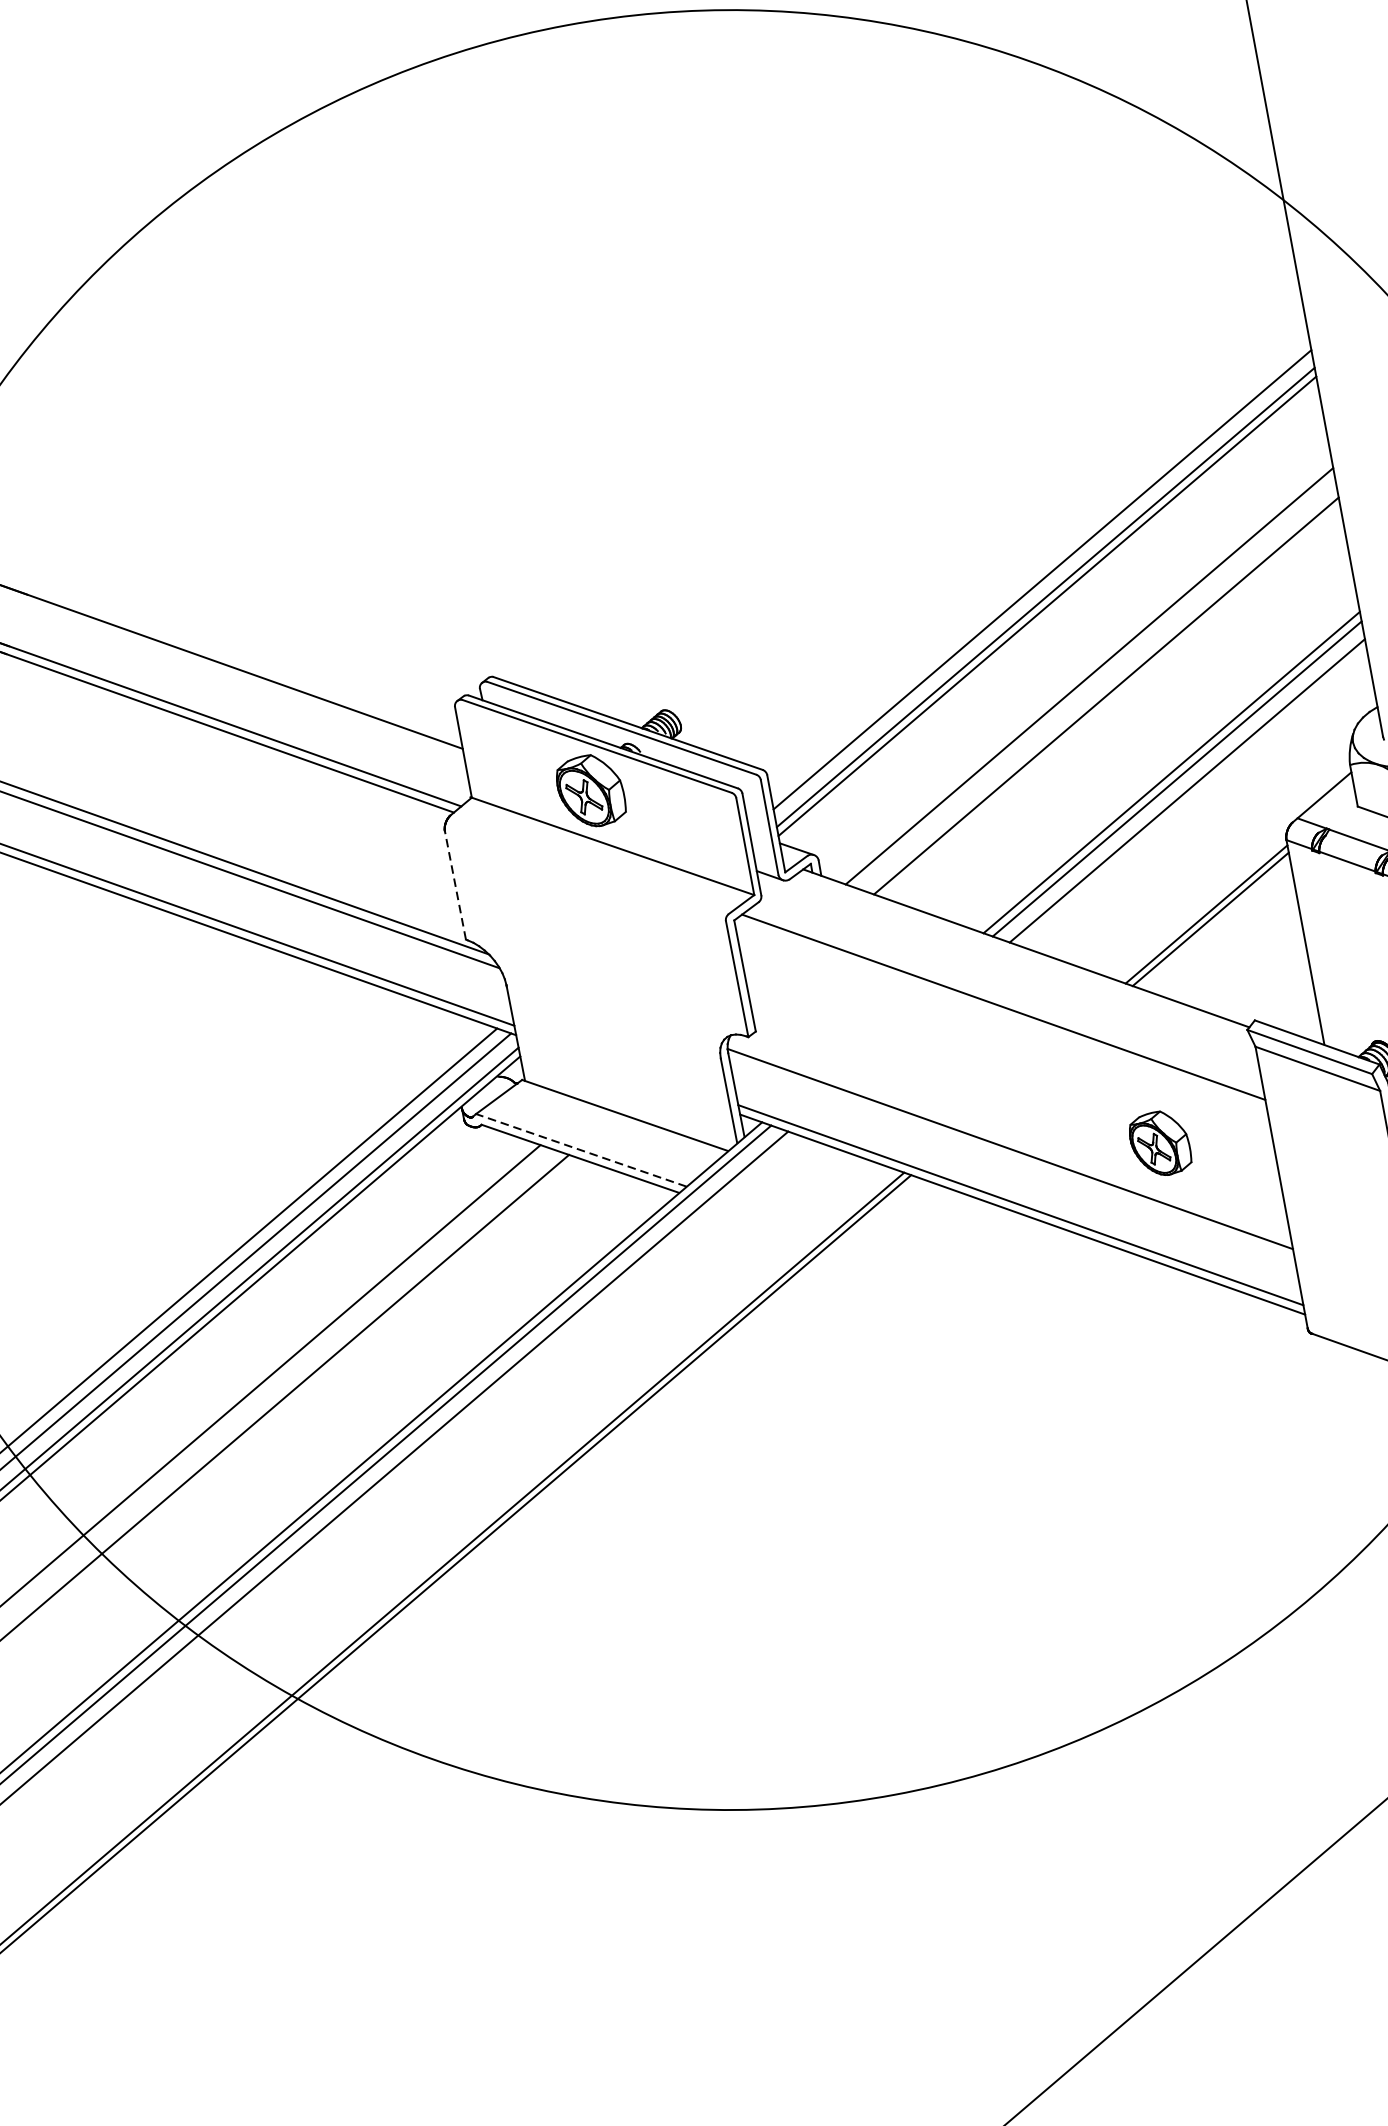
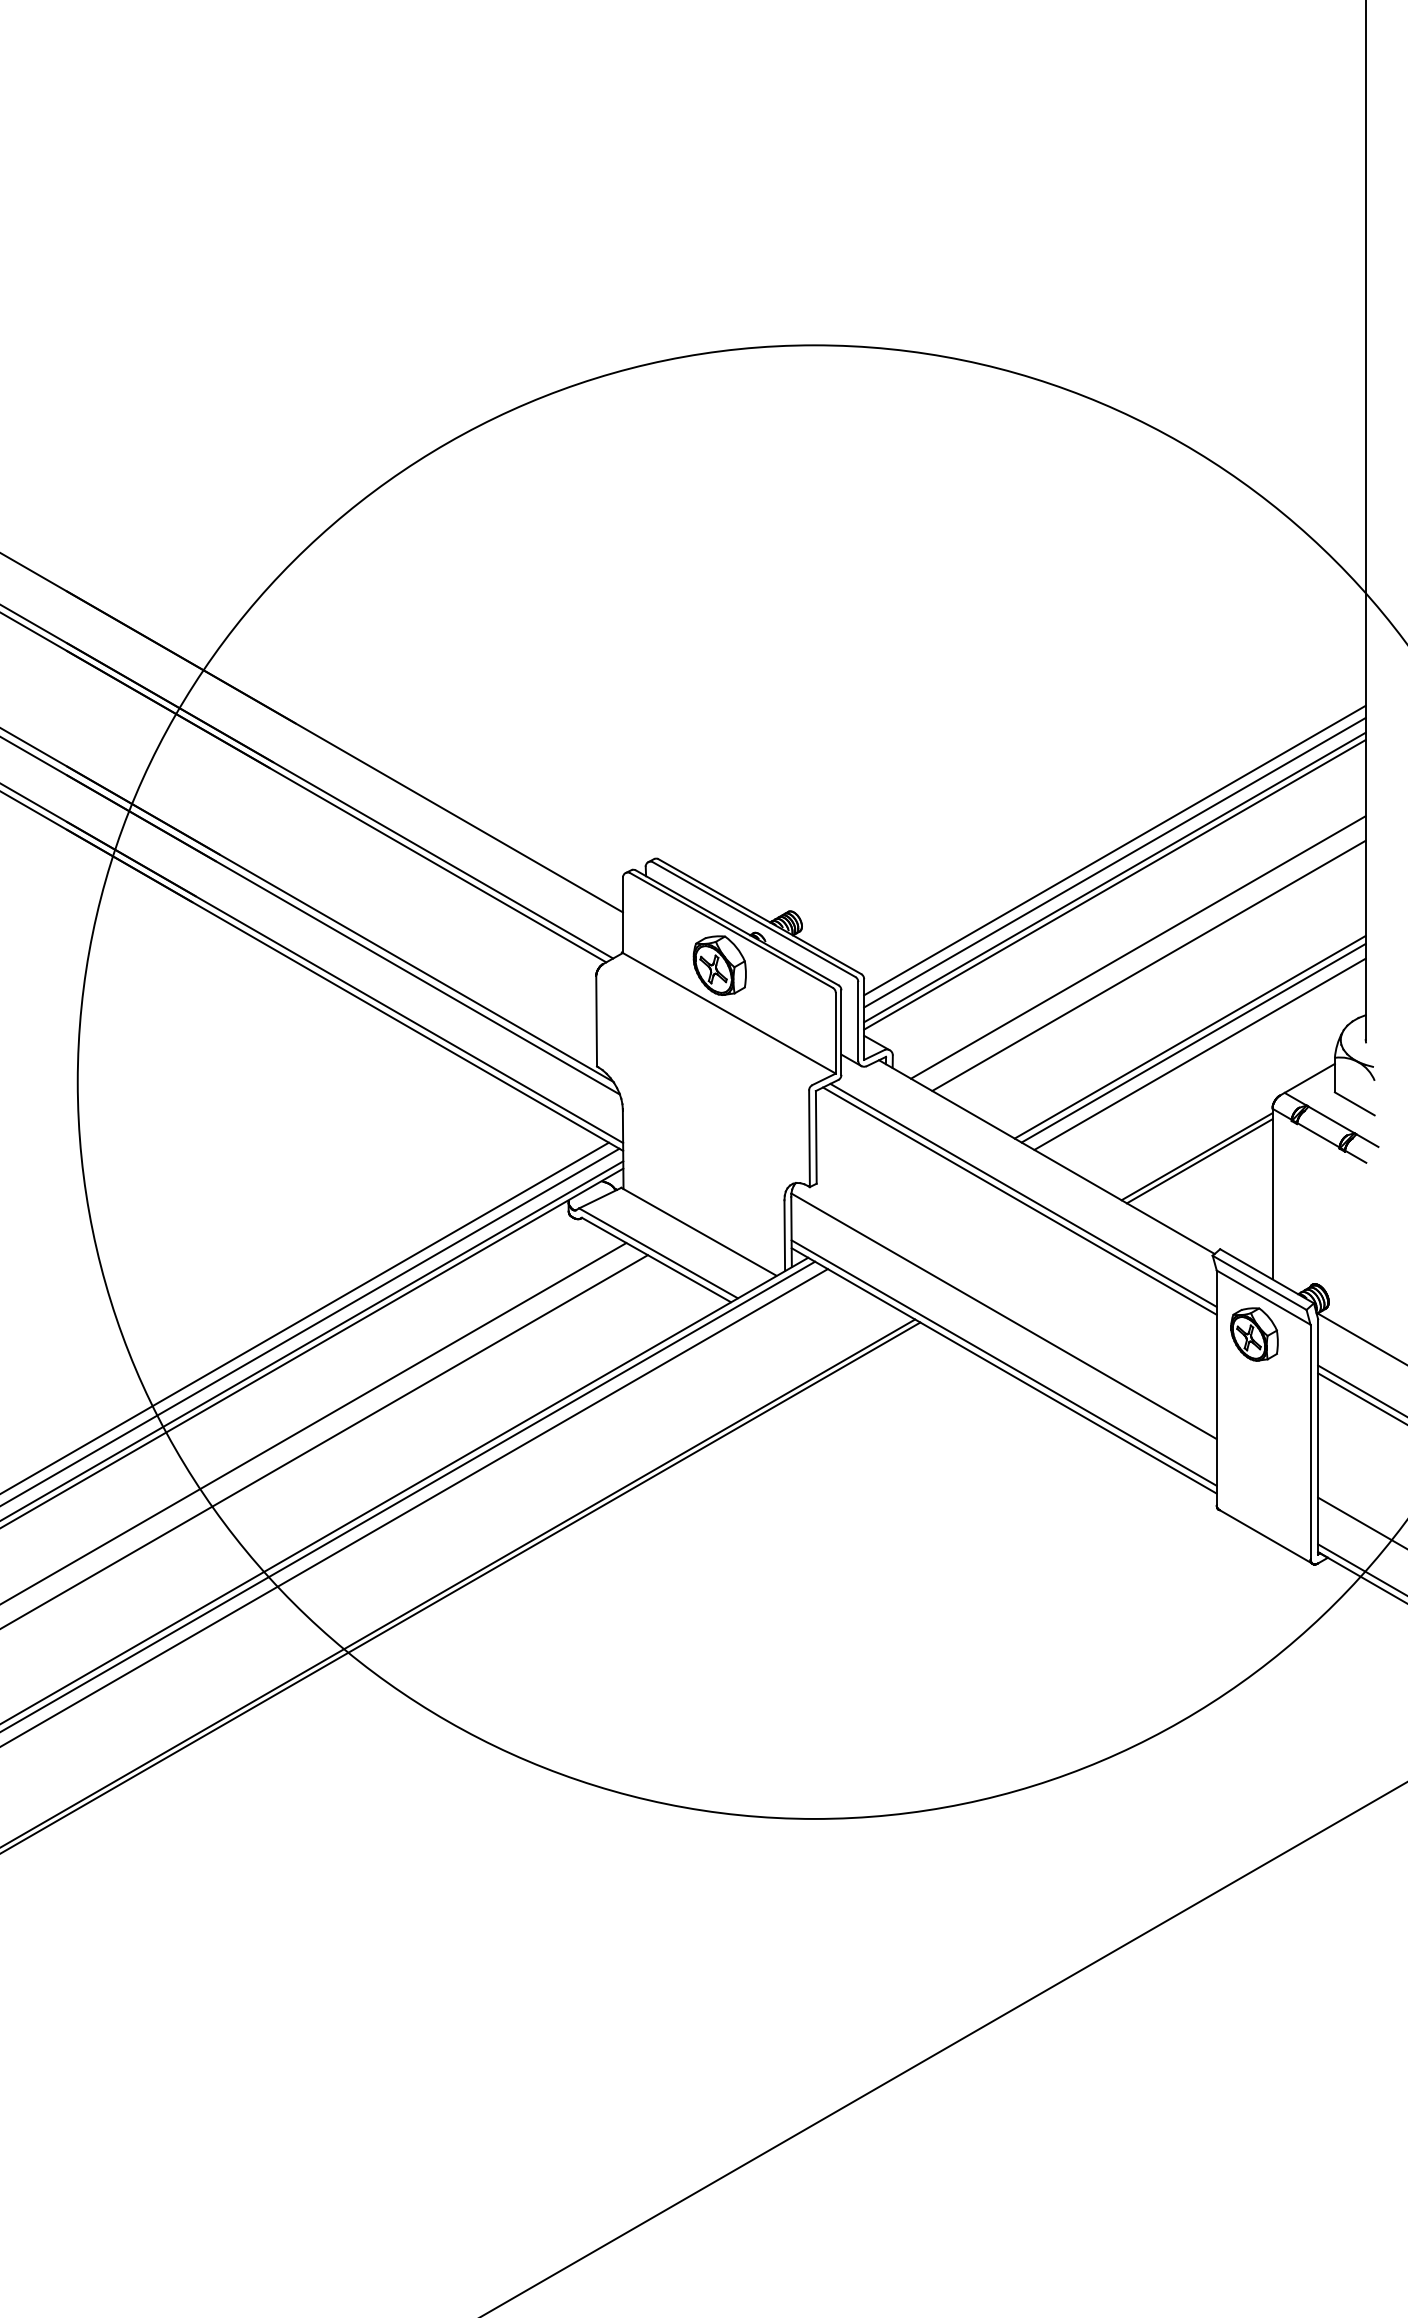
line: (1039, 565) -> (1114, 850), added
line: (455, 884) -> (596, 1020), dashed -> solid
line: (1006, 998) -> (1023, 1194), added
part: (1160, 1143) -> (1254, 1334), moved
line: (581, 1150) -> (658, 1253), dashed -> solid

